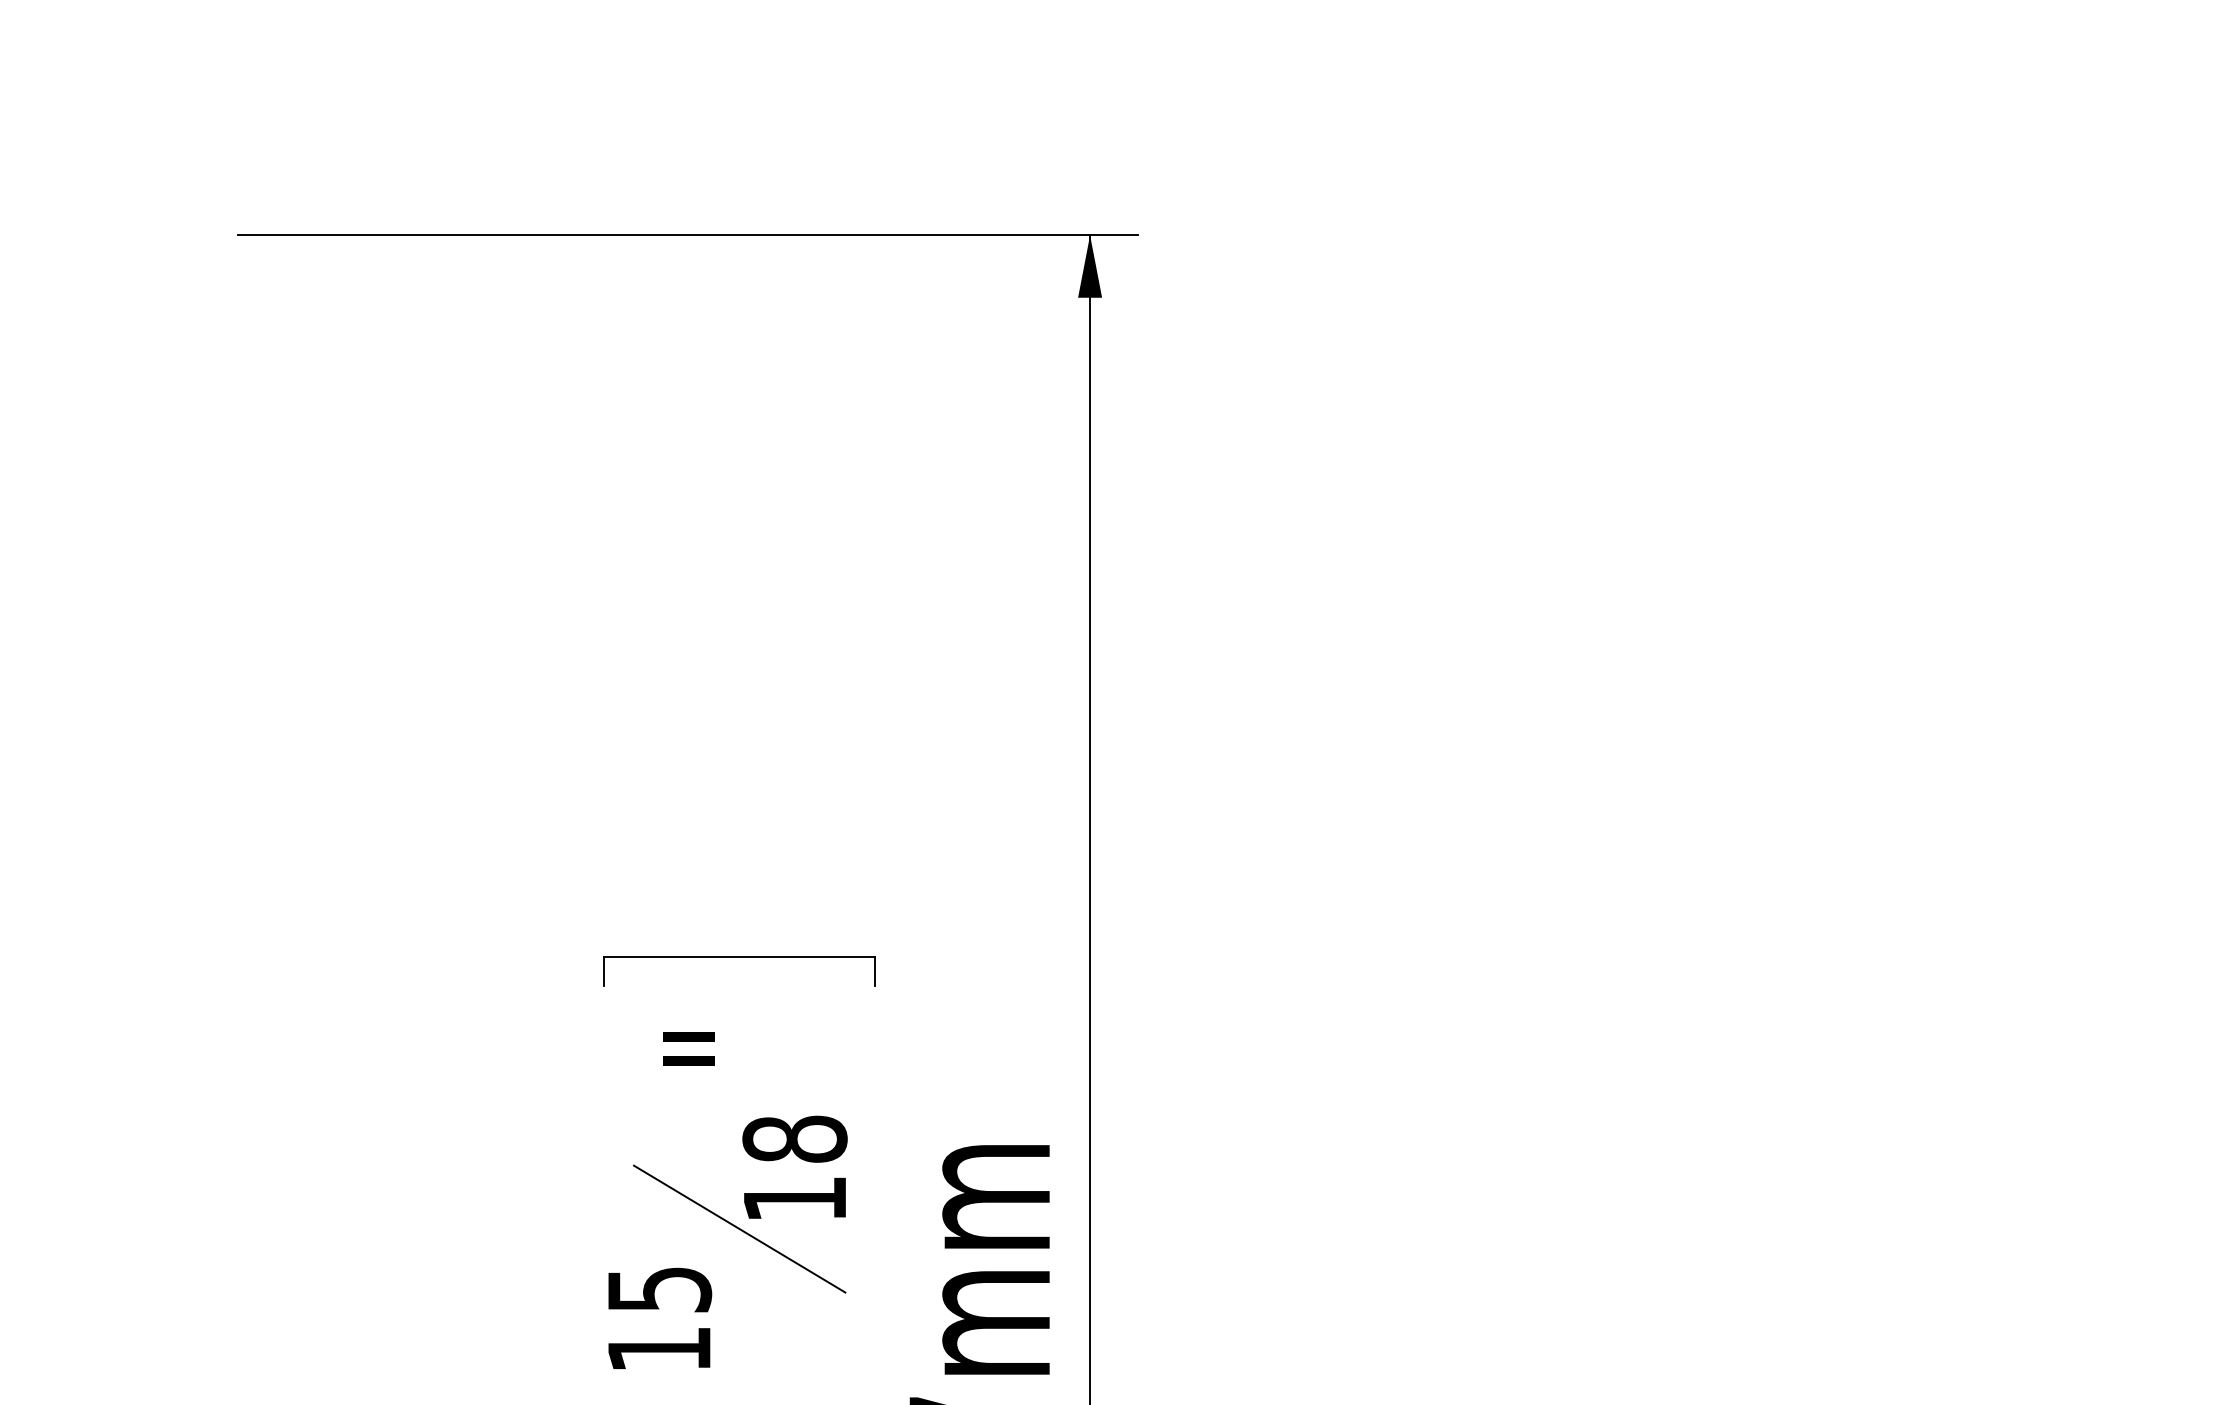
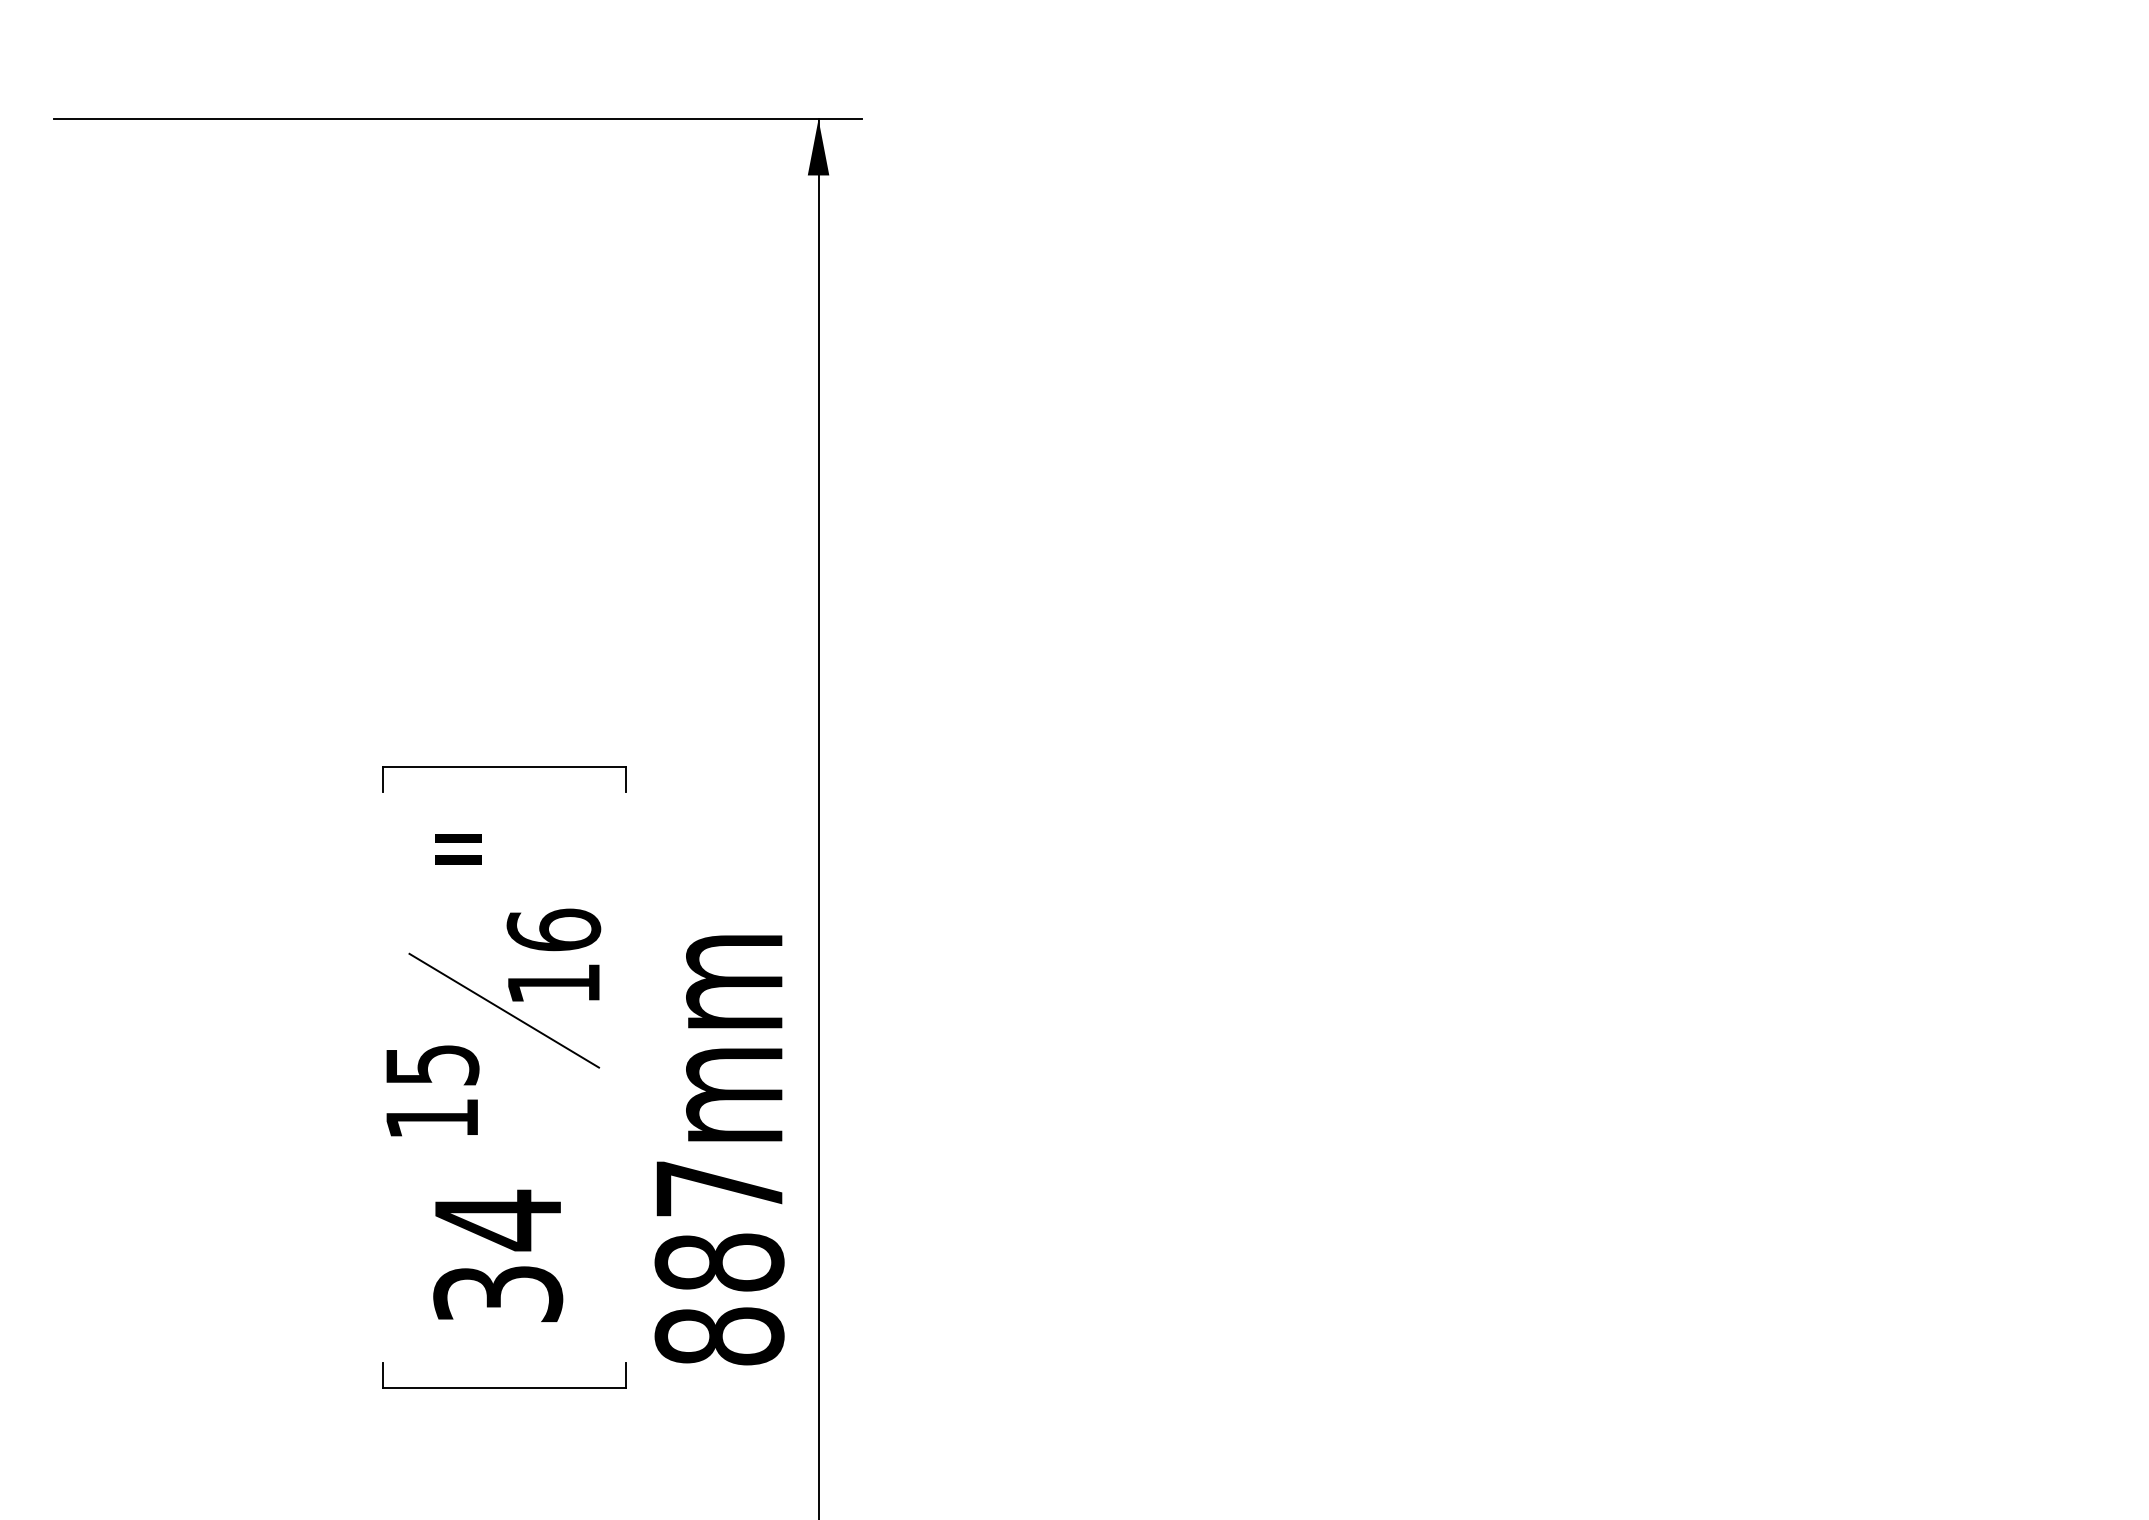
text: (794, 1138) -> (553, 929), 18 -> 16

